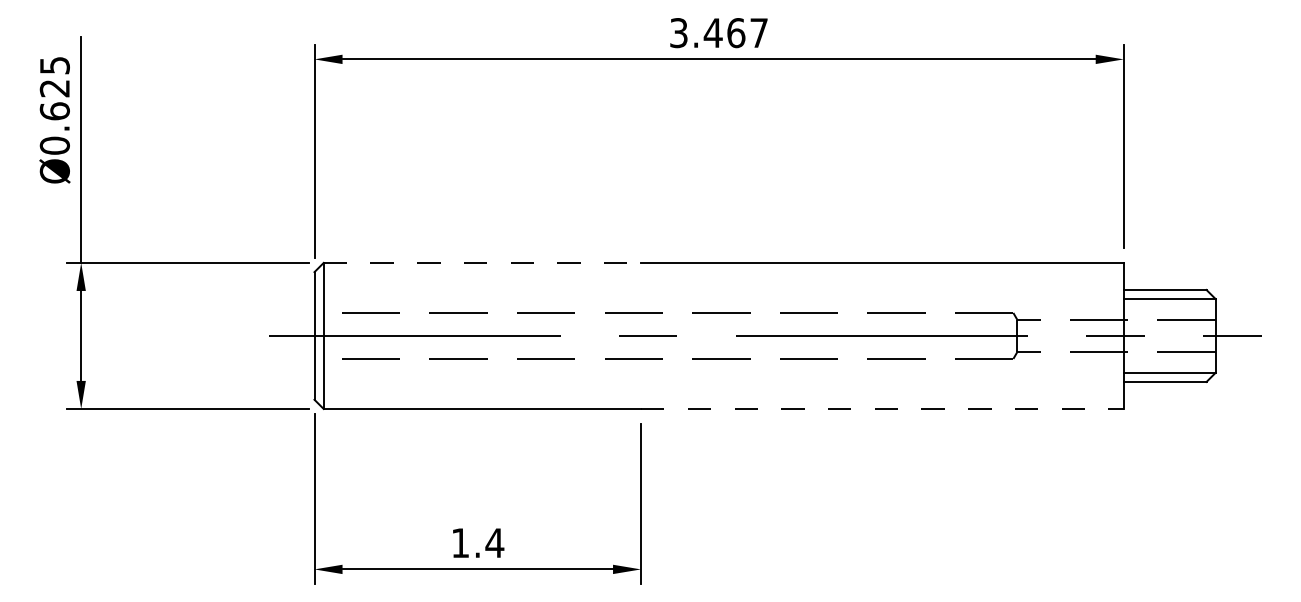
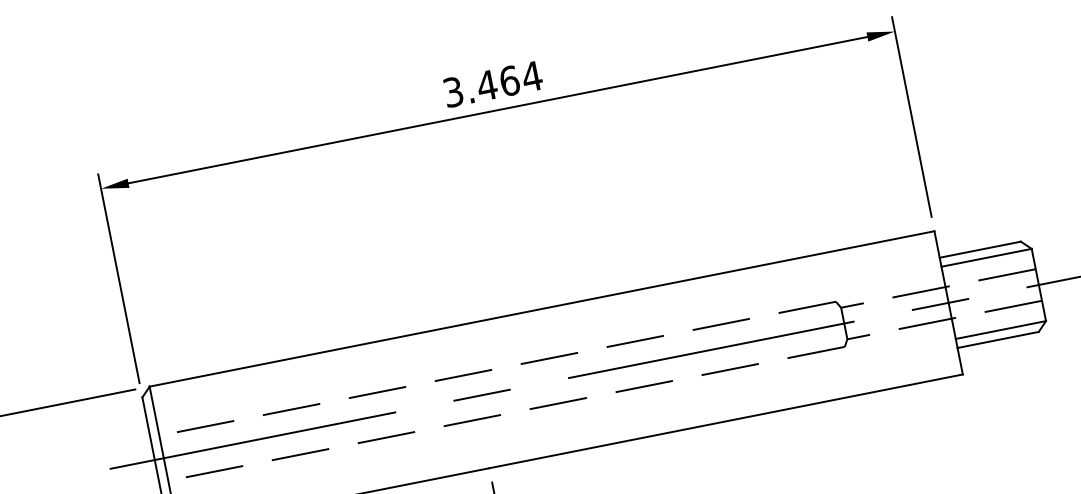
text: (758, 32) -> (531, 76), 3.467 -> 3.464
line: (482, 262) -> (305, 355), dashed -> solid
line: (882, 408) -> (726, 420), dashed -> solid

